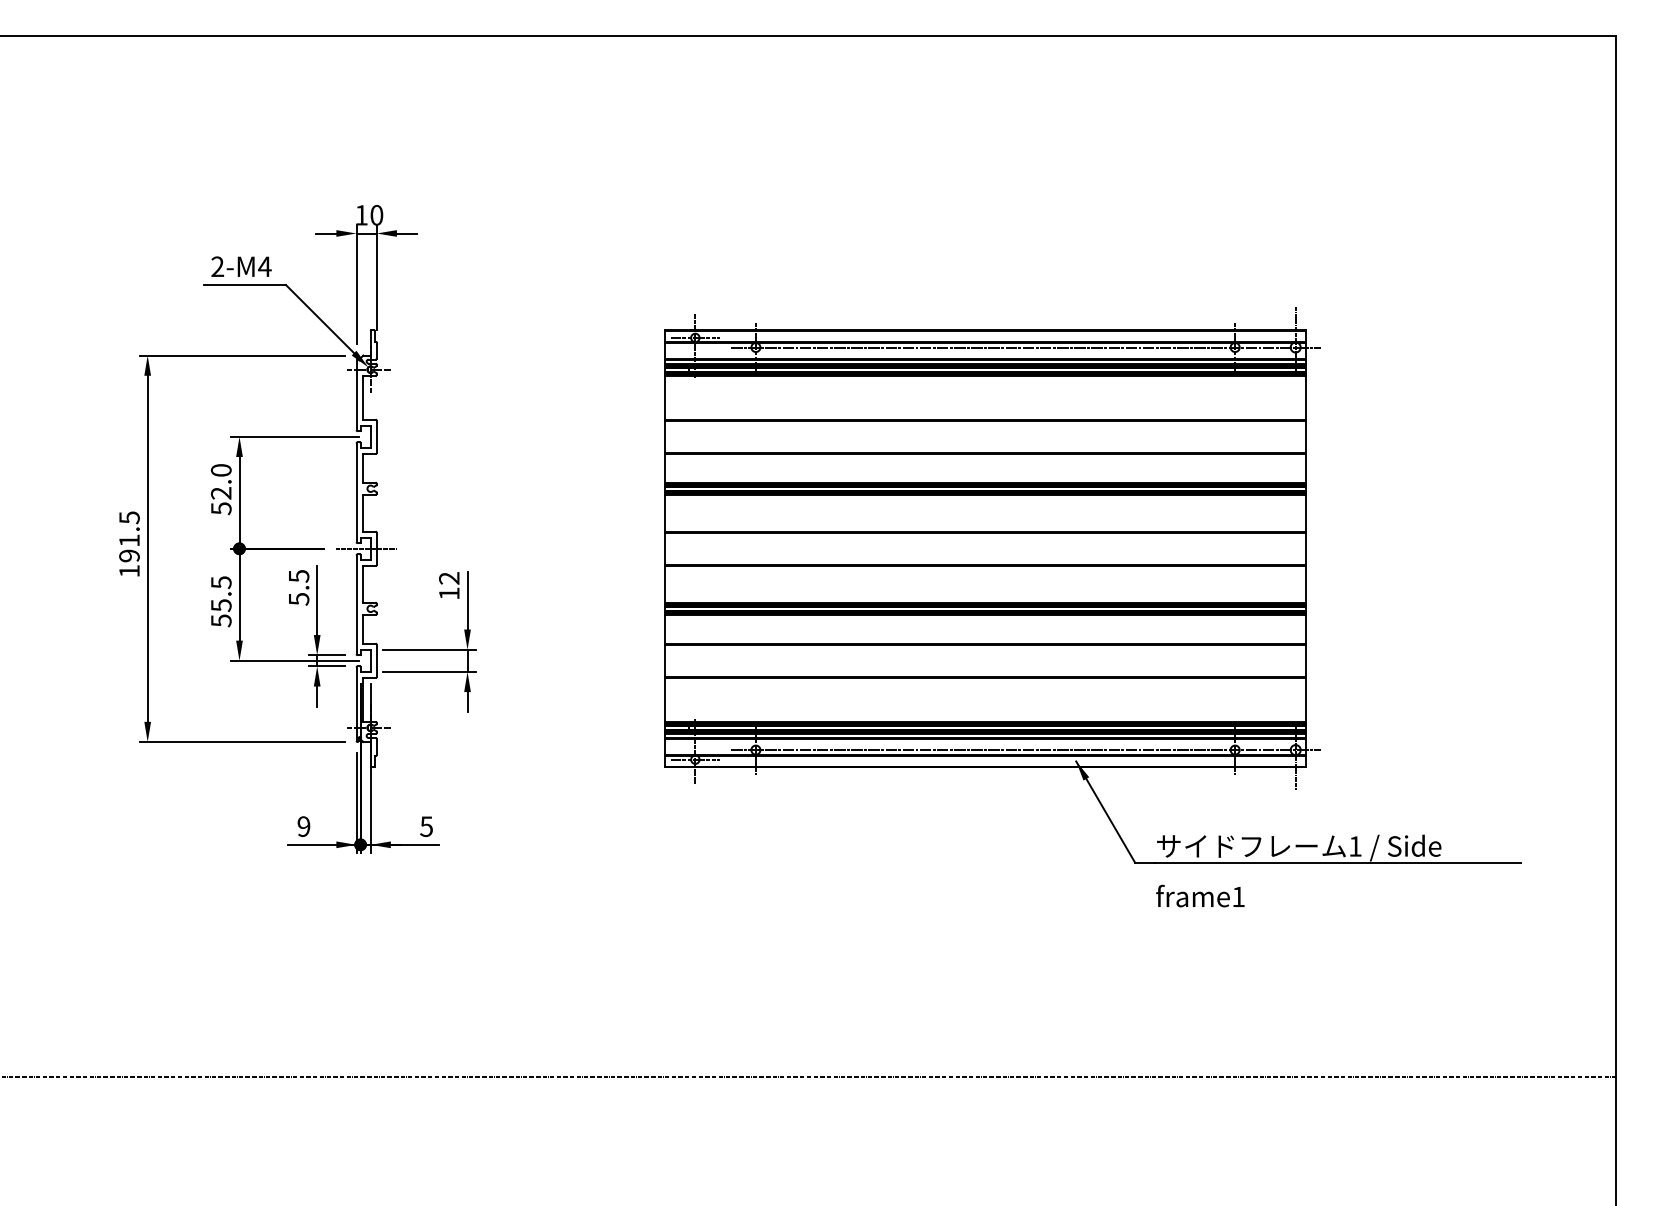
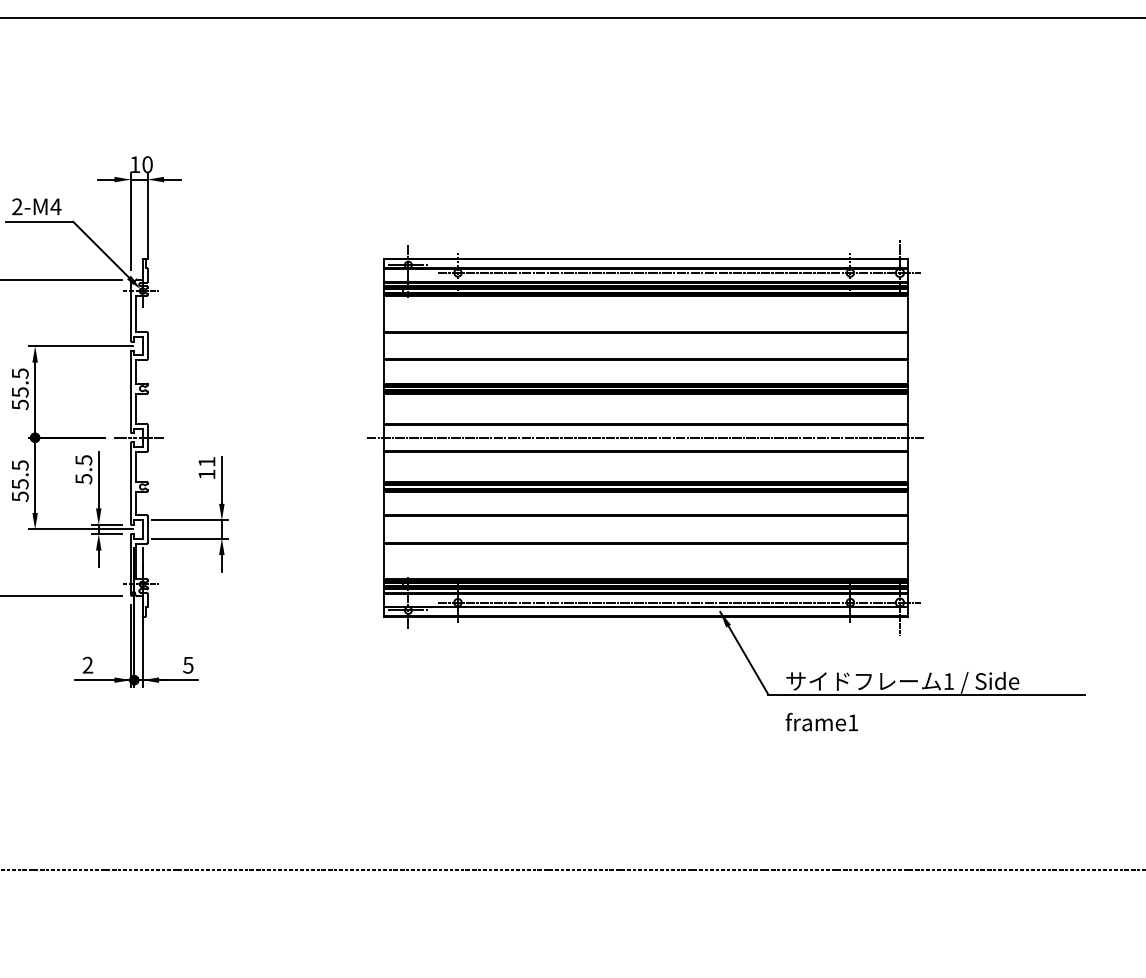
text: (221, 481) -> (20, 382), 52.0 -> 55.5
line: (984, 548) -> (645, 437), added
text: (449, 578) -> (207, 462), 12 -> 11
text: (303, 826) -> (87, 665), 9 -> 2

